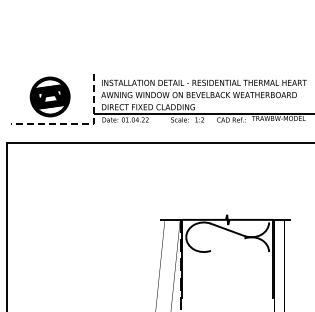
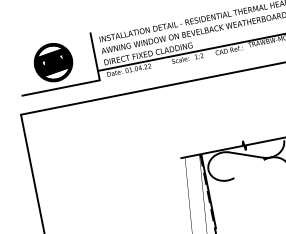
line: (77, 124) -> (84, 83), dashed -> solid

